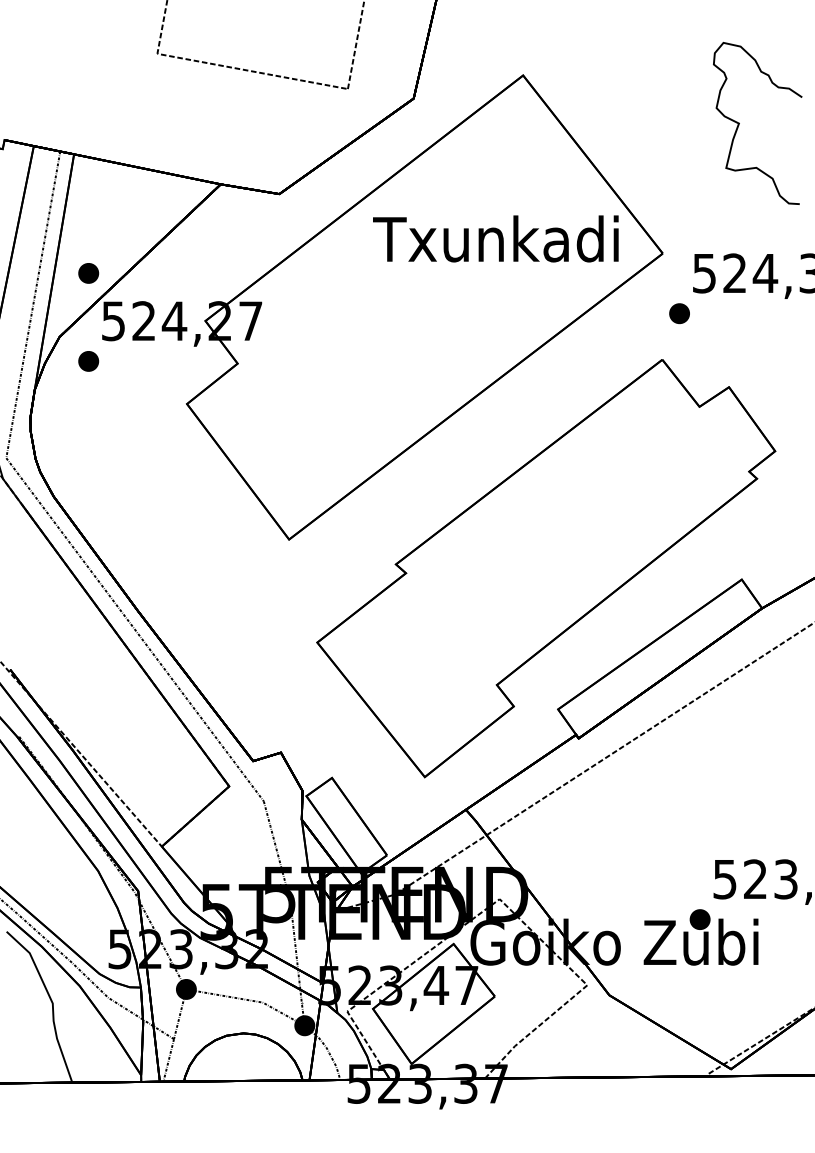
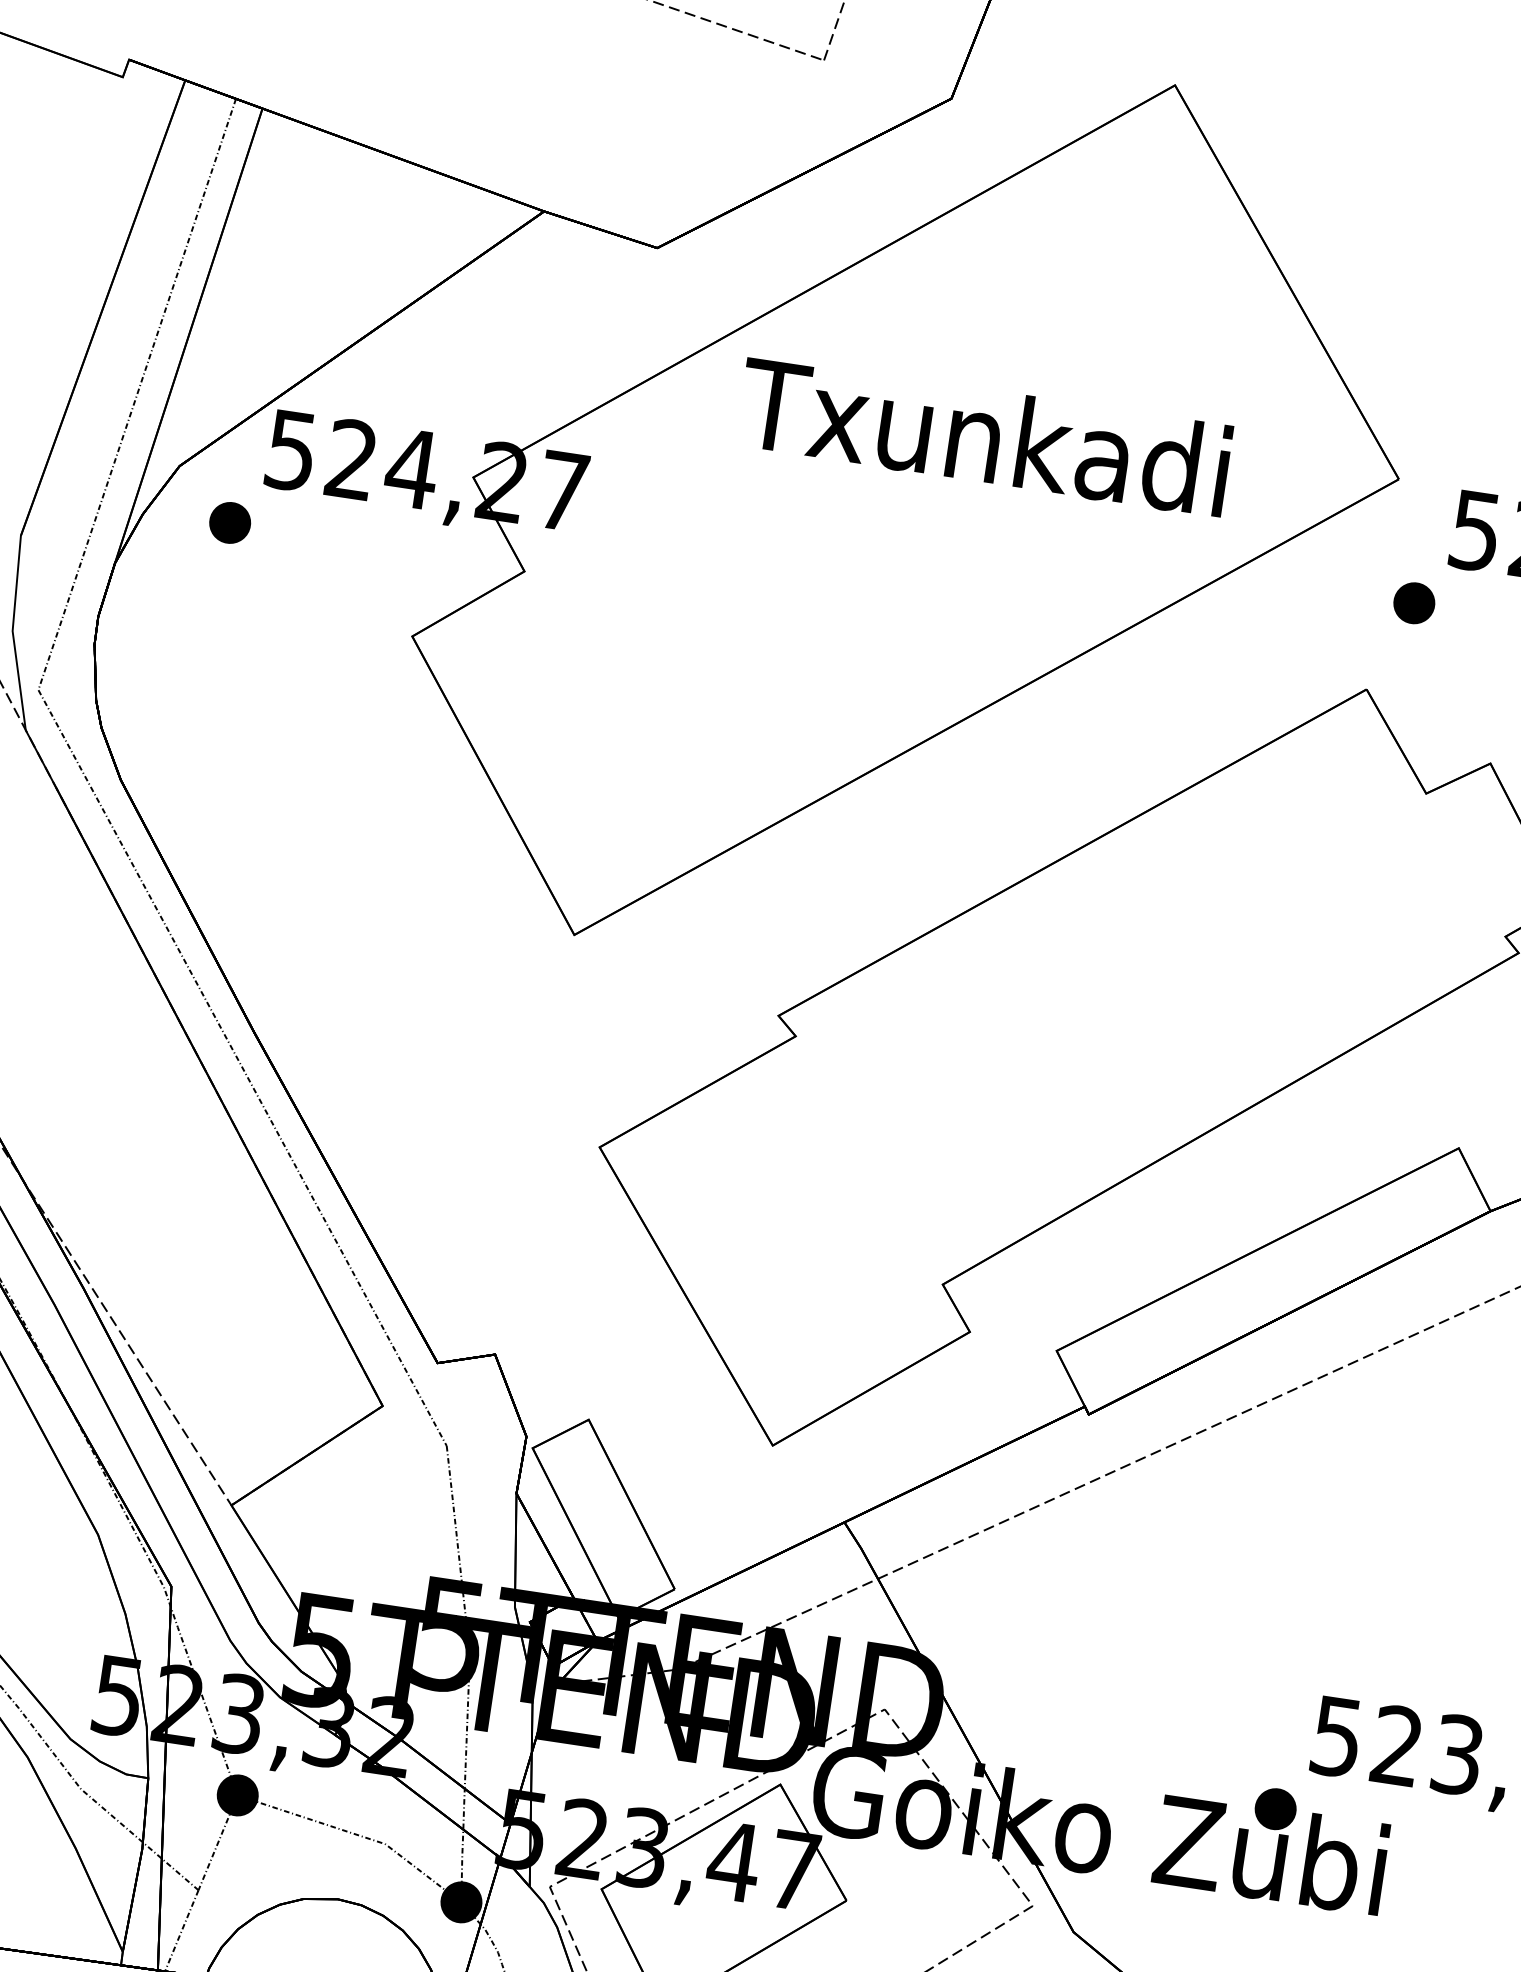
text: (495, 238) -> (983, 435), moved
part: (88, 273) -> (255, 348), removed

